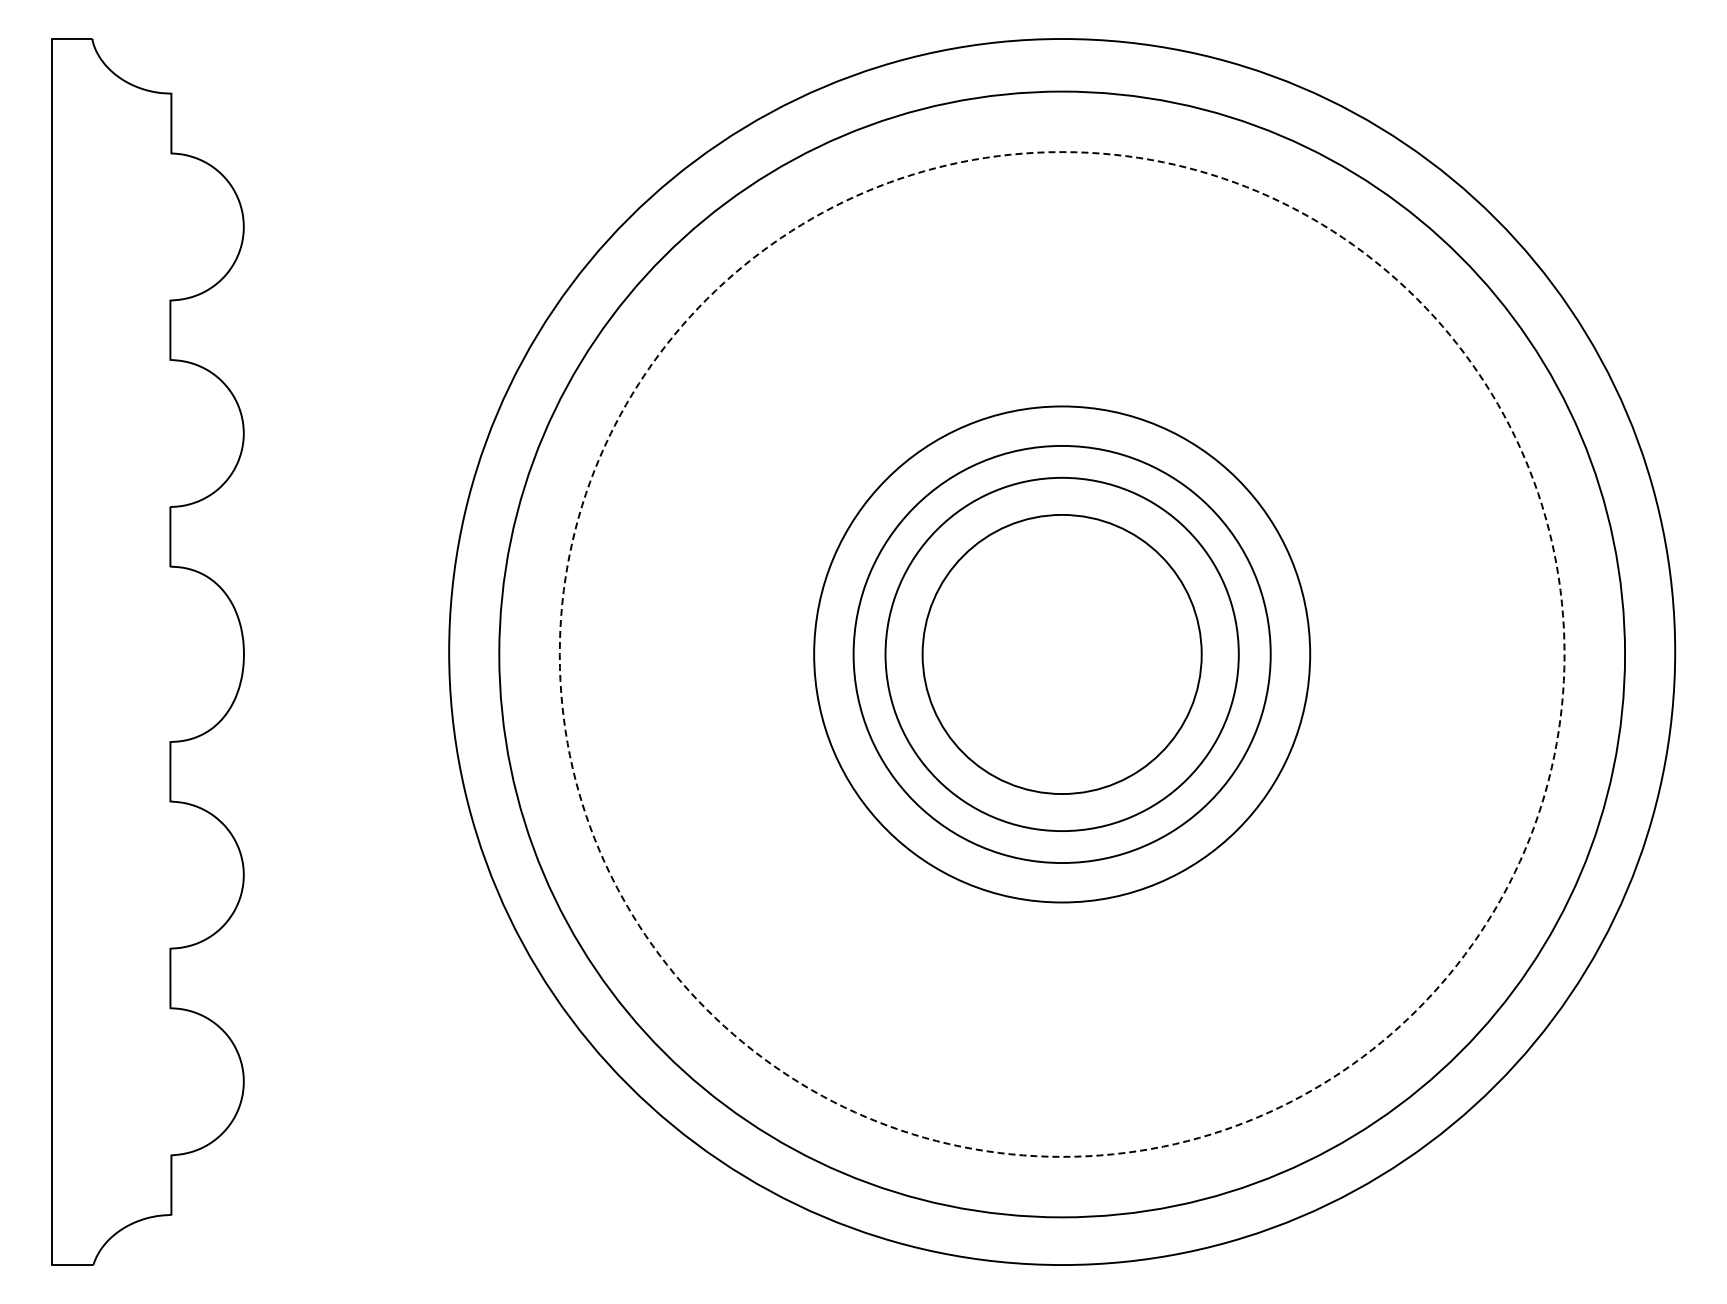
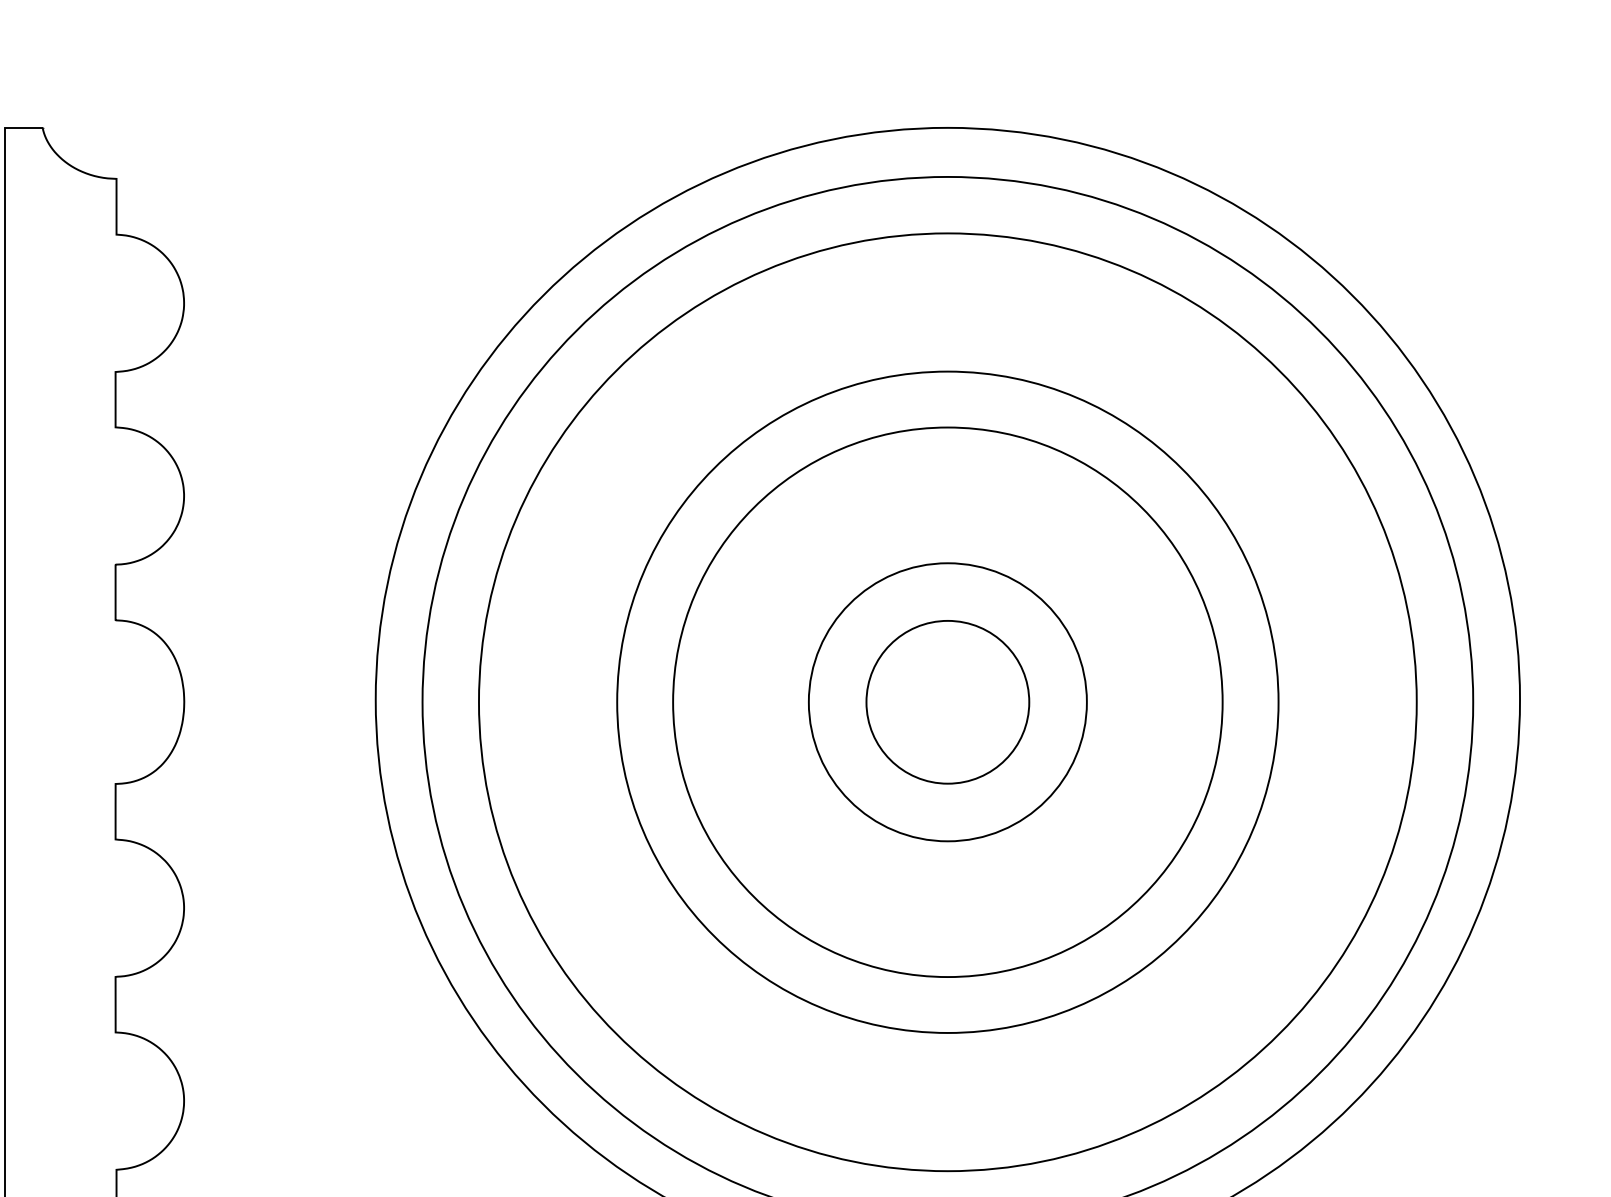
circle: (1061, 654) -> (947, 702), dashed -> solid
circle: (1061, 654) -> (947, 702), size x0.62
circle: (1061, 654) -> (947, 702), size x1.43
circle: (1061, 654) -> (947, 702), size x1.67
circle: (1062, 654) -> (948, 702), size x0.71

